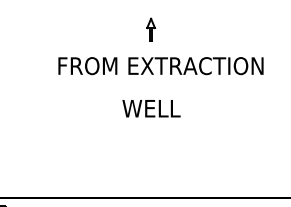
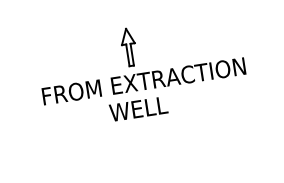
part: (150, 29) -> (128, 46), size x1.67
text: (151, 108) -> (138, 108), moved

